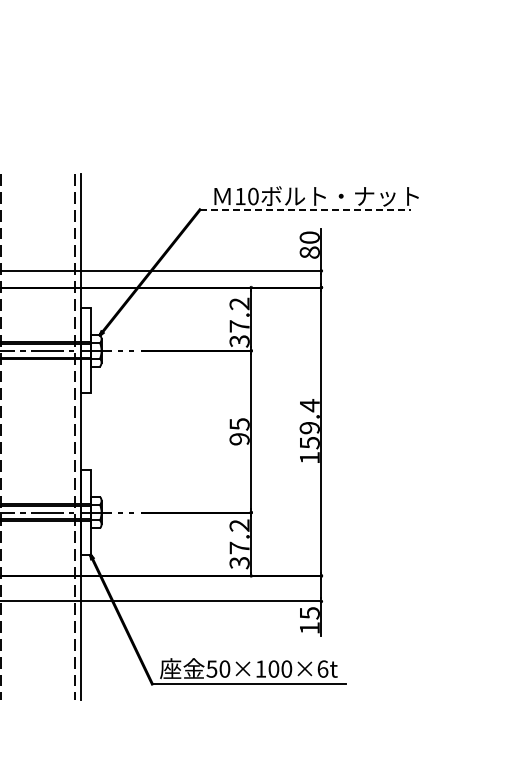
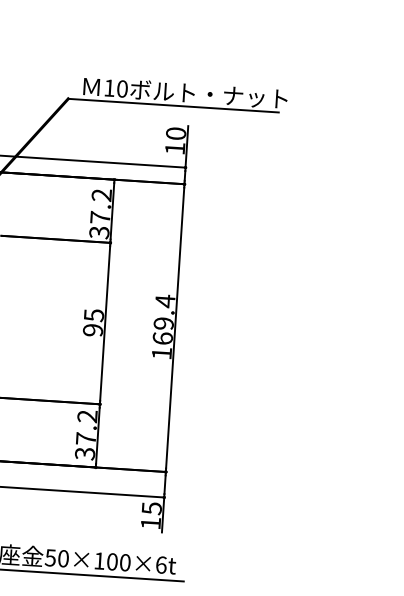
line: (305, 209) -> (173, 105), dashed -> solid
text: (309, 252) -> (174, 148), 80 -> 10
text: (309, 442) -> (162, 338), 159.4 -> 169.4

